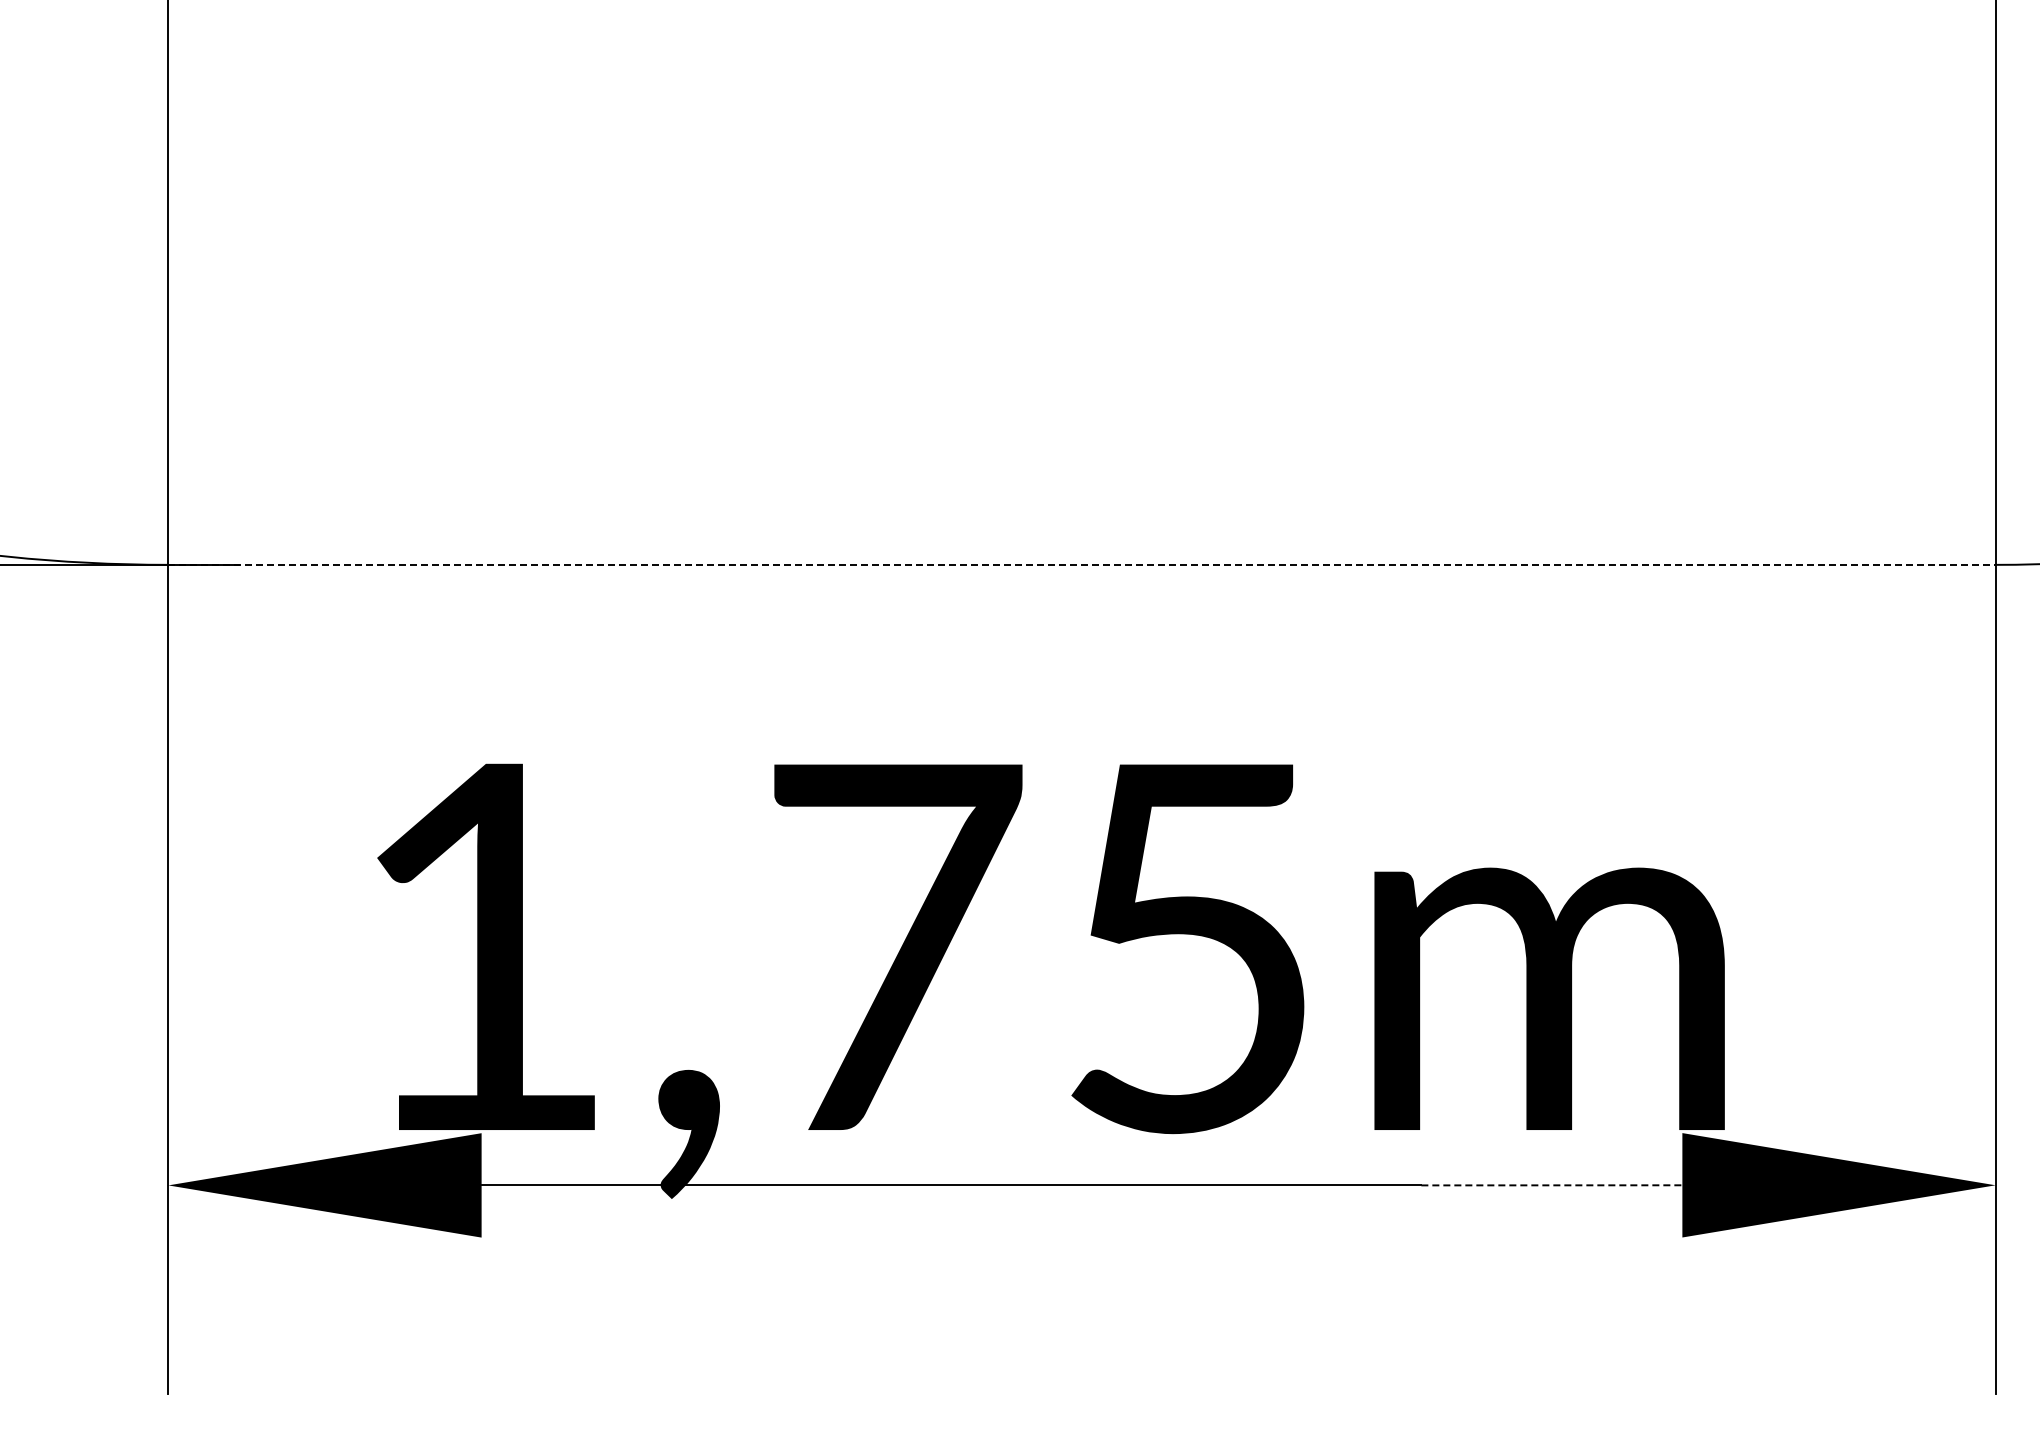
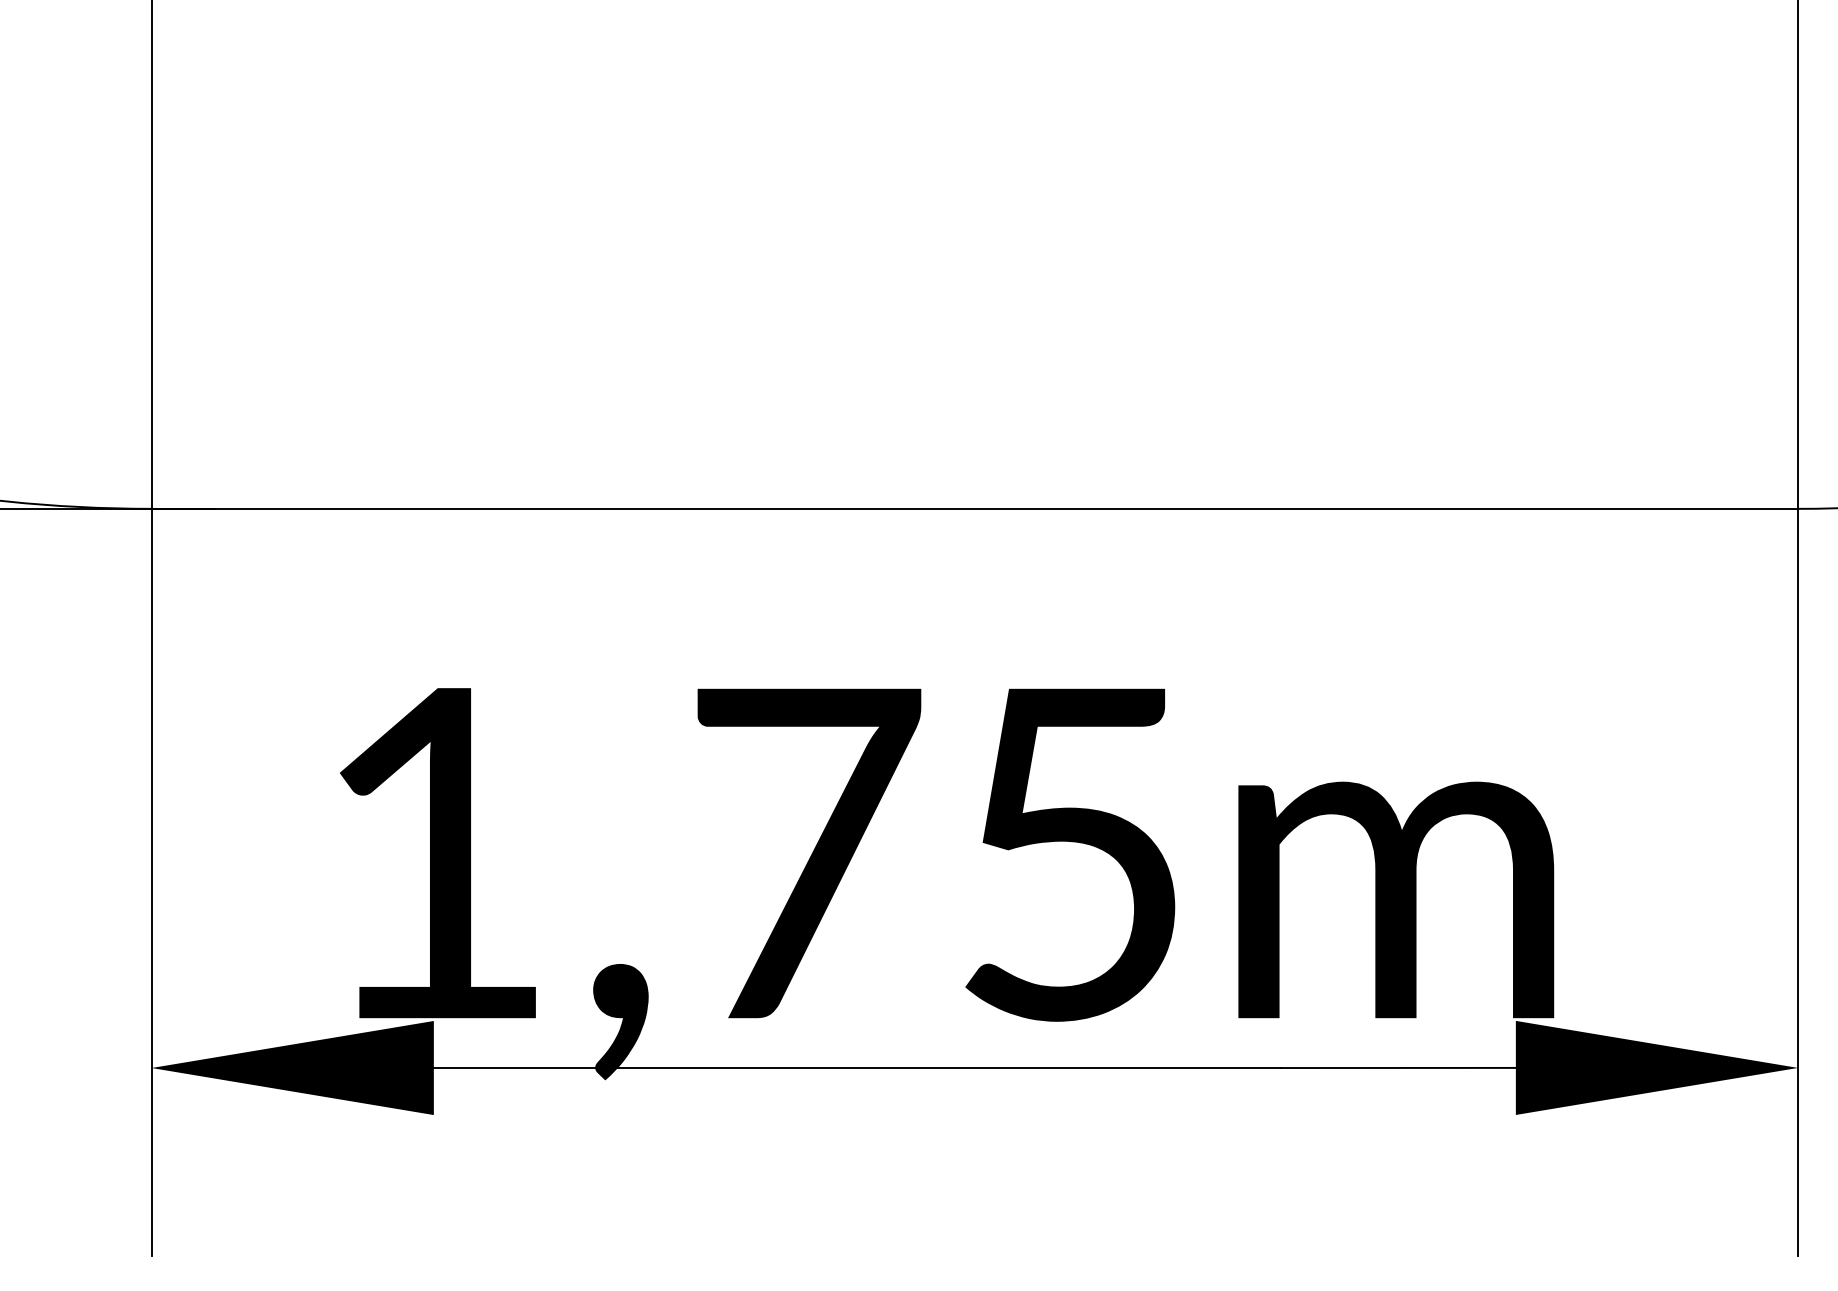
line: (1081, 564) -> (974, 508), dashed -> solid
line: (1551, 1185) -> (1397, 1068), dashed -> solid

